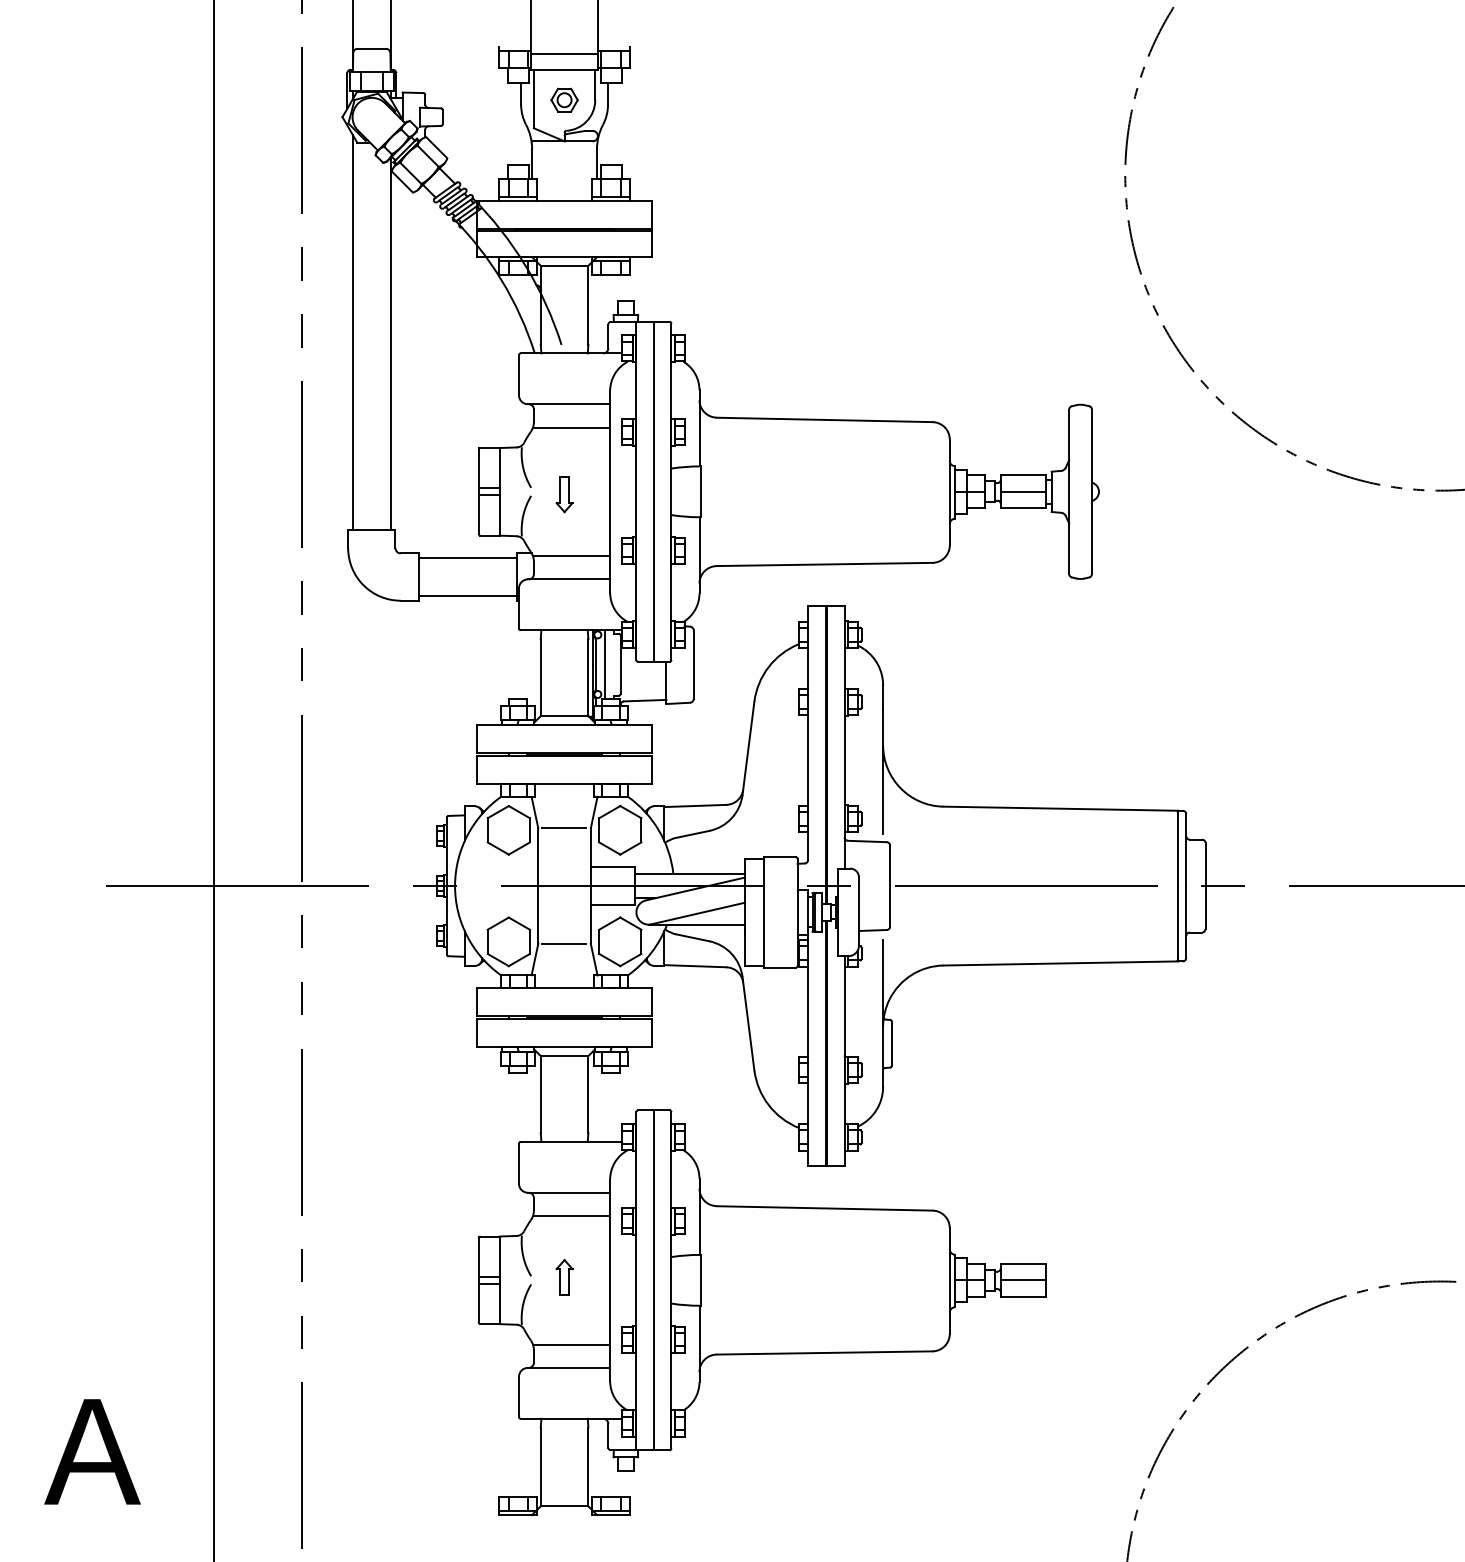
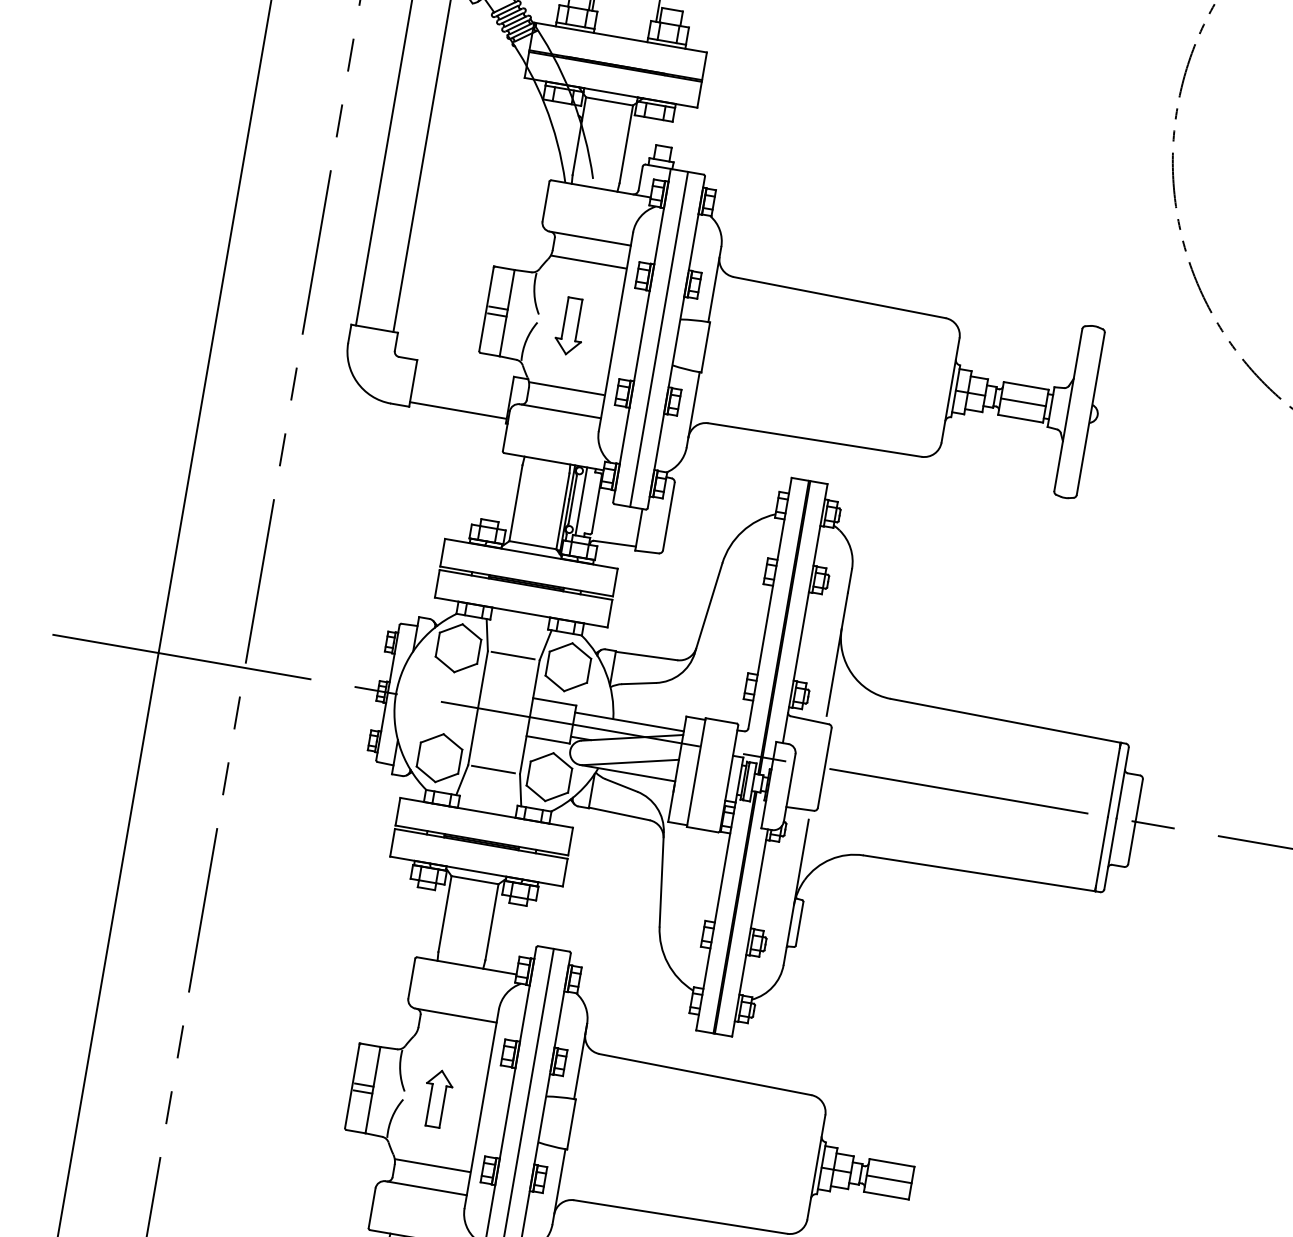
part: (564, 494) -> (570, 326), size x1.6
line: (468, 558) -> (465, 373), removed
line: (570, 1216) -> (453, 1039), removed
part: (564, 1277) -> (437, 1098), size x1.6

